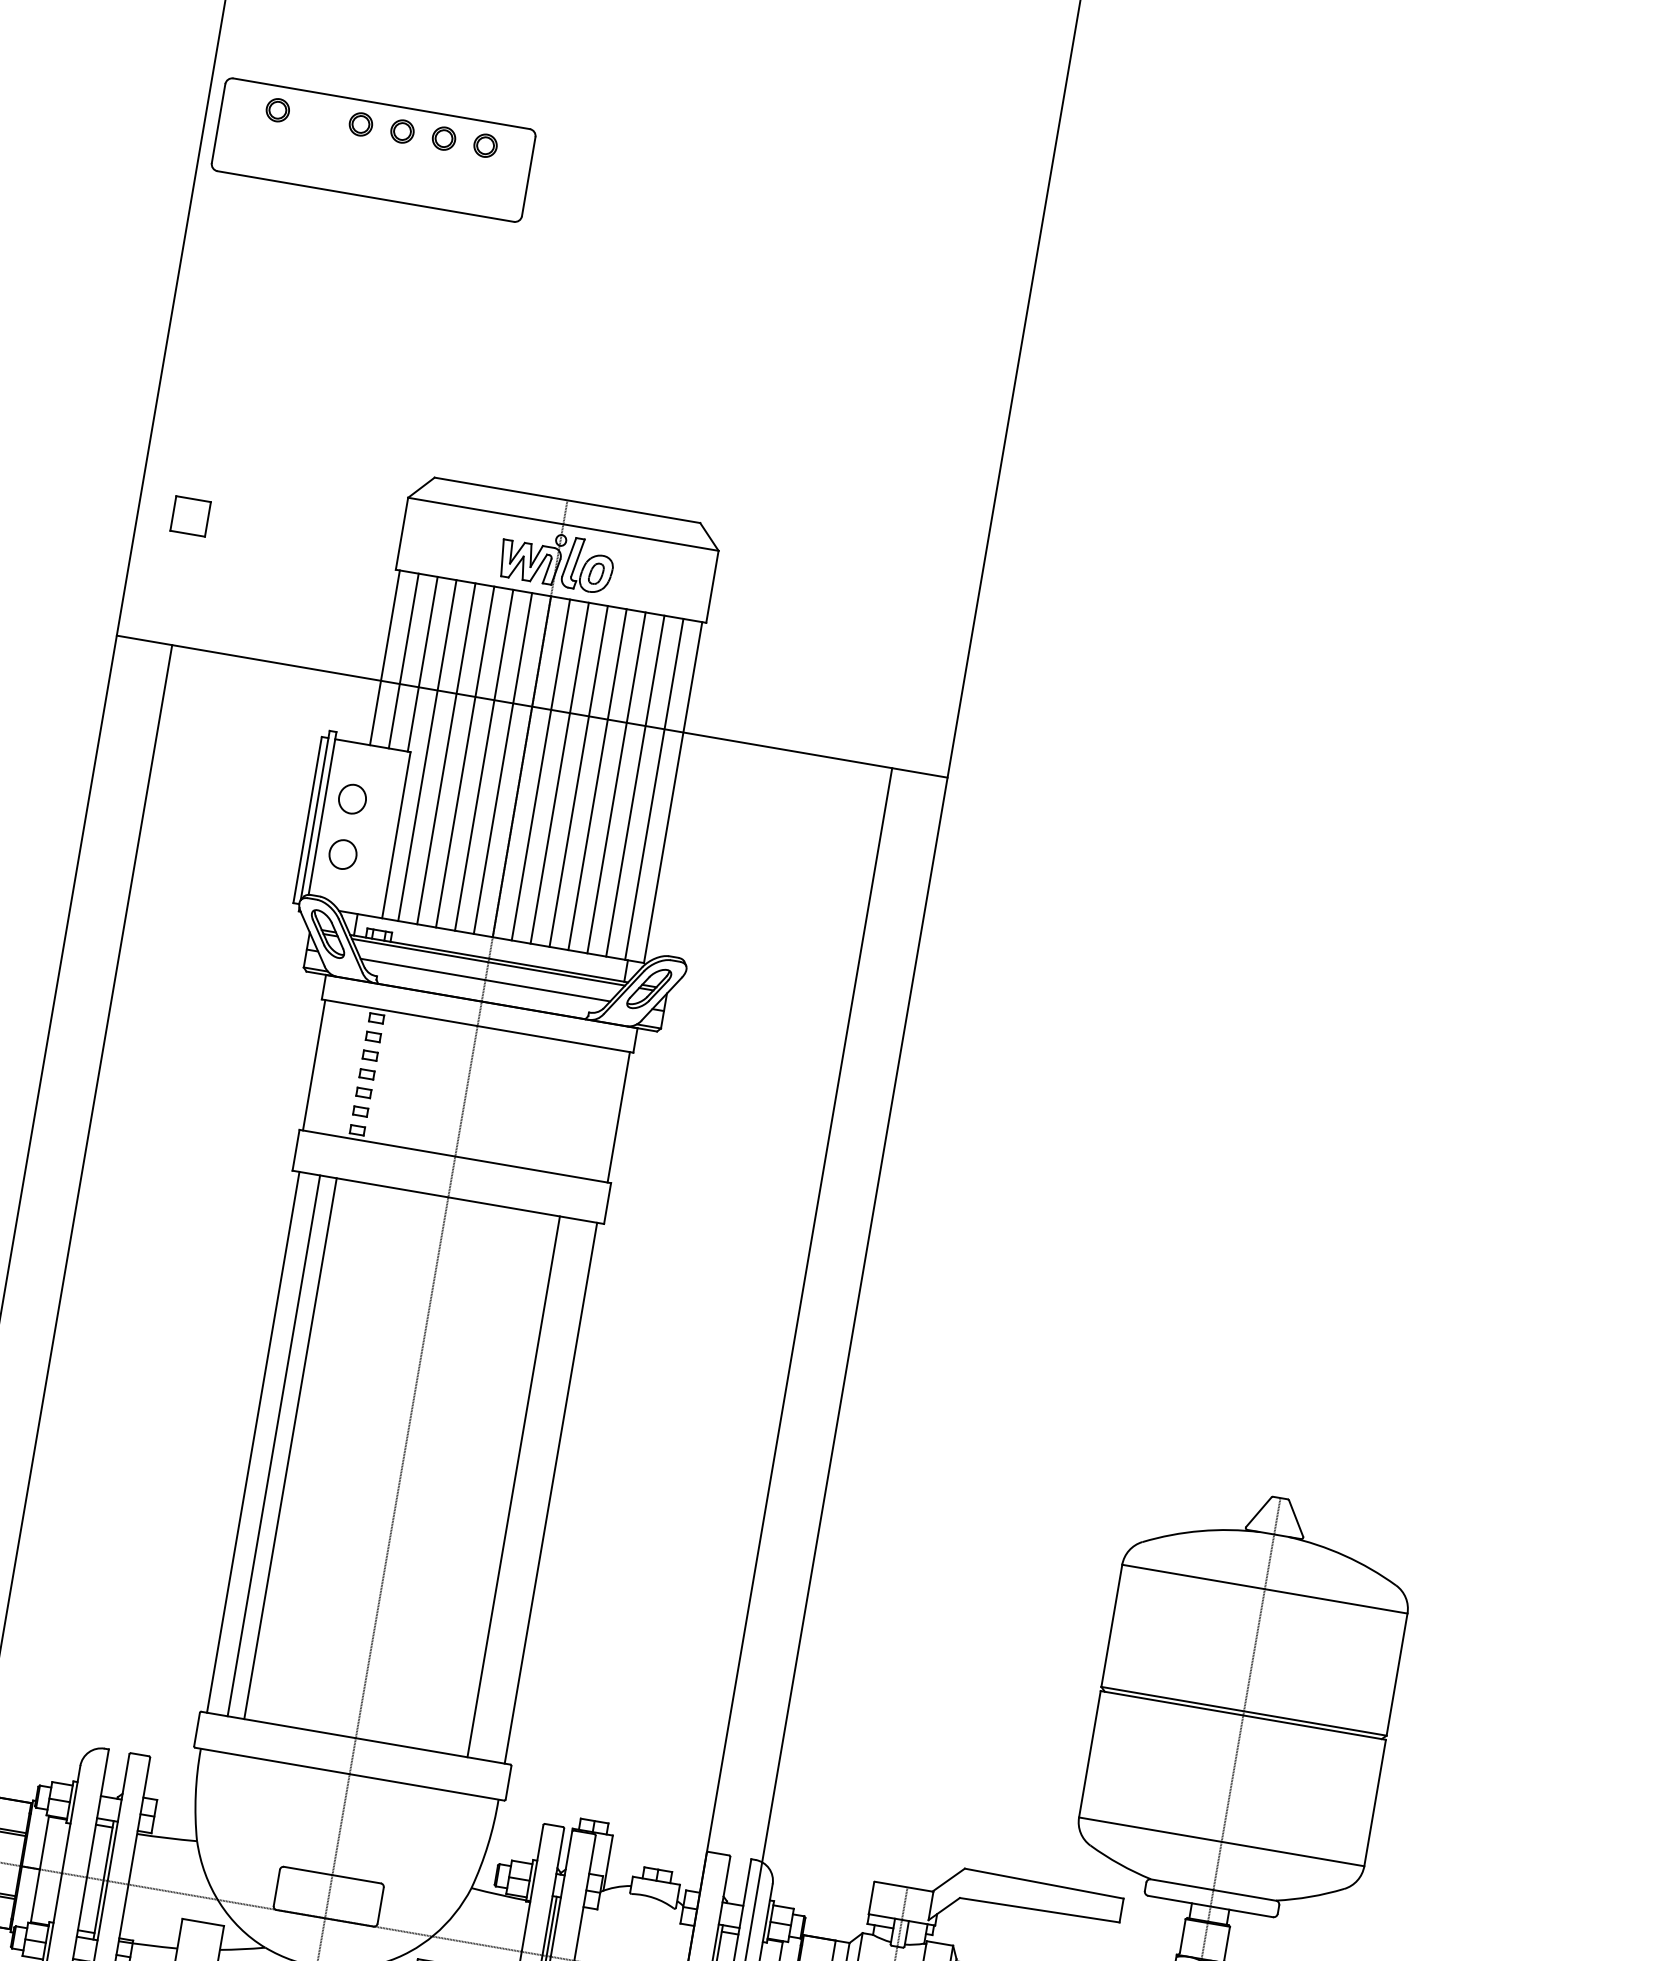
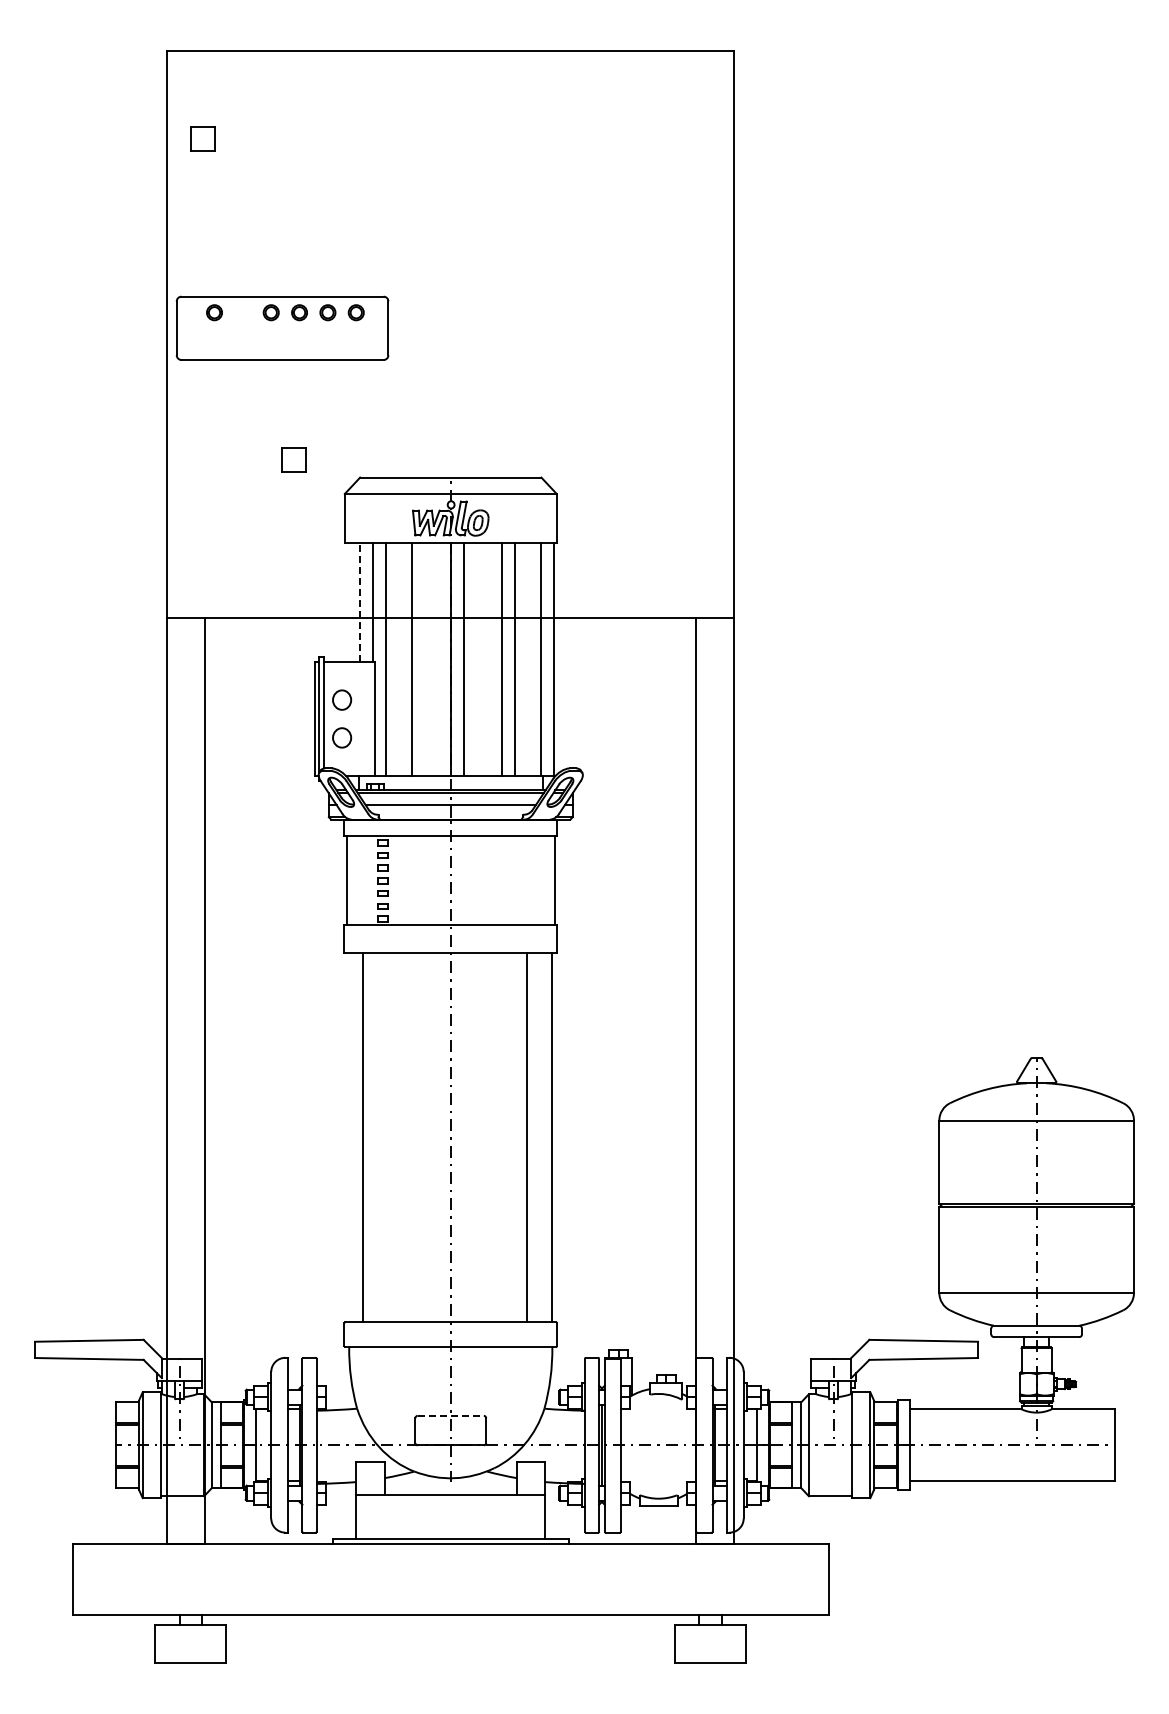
part: (373, 148) -> (282, 327), moved
part: (190, 515) -> (293, 459), moved
line: (384, 657) -> (347, 602), removed
line: (403, 660) -> (360, 602), solid -> dashed
line: (446, 754) -> (399, 659), removed
line: (483, 760) -> (424, 659), removed
line: (502, 763) -> (437, 659), removed
line: (559, 773) -> (476, 659), removed
line: (578, 776) -> (489, 659), removed
line: (635, 786) -> (528, 659), removed
line: (253, 1441) -> (349, 1137), removed
line: (290, 1448) -> (374, 1137), removed
line: (333, 1874) -> (451, 1415), solid -> dashed

